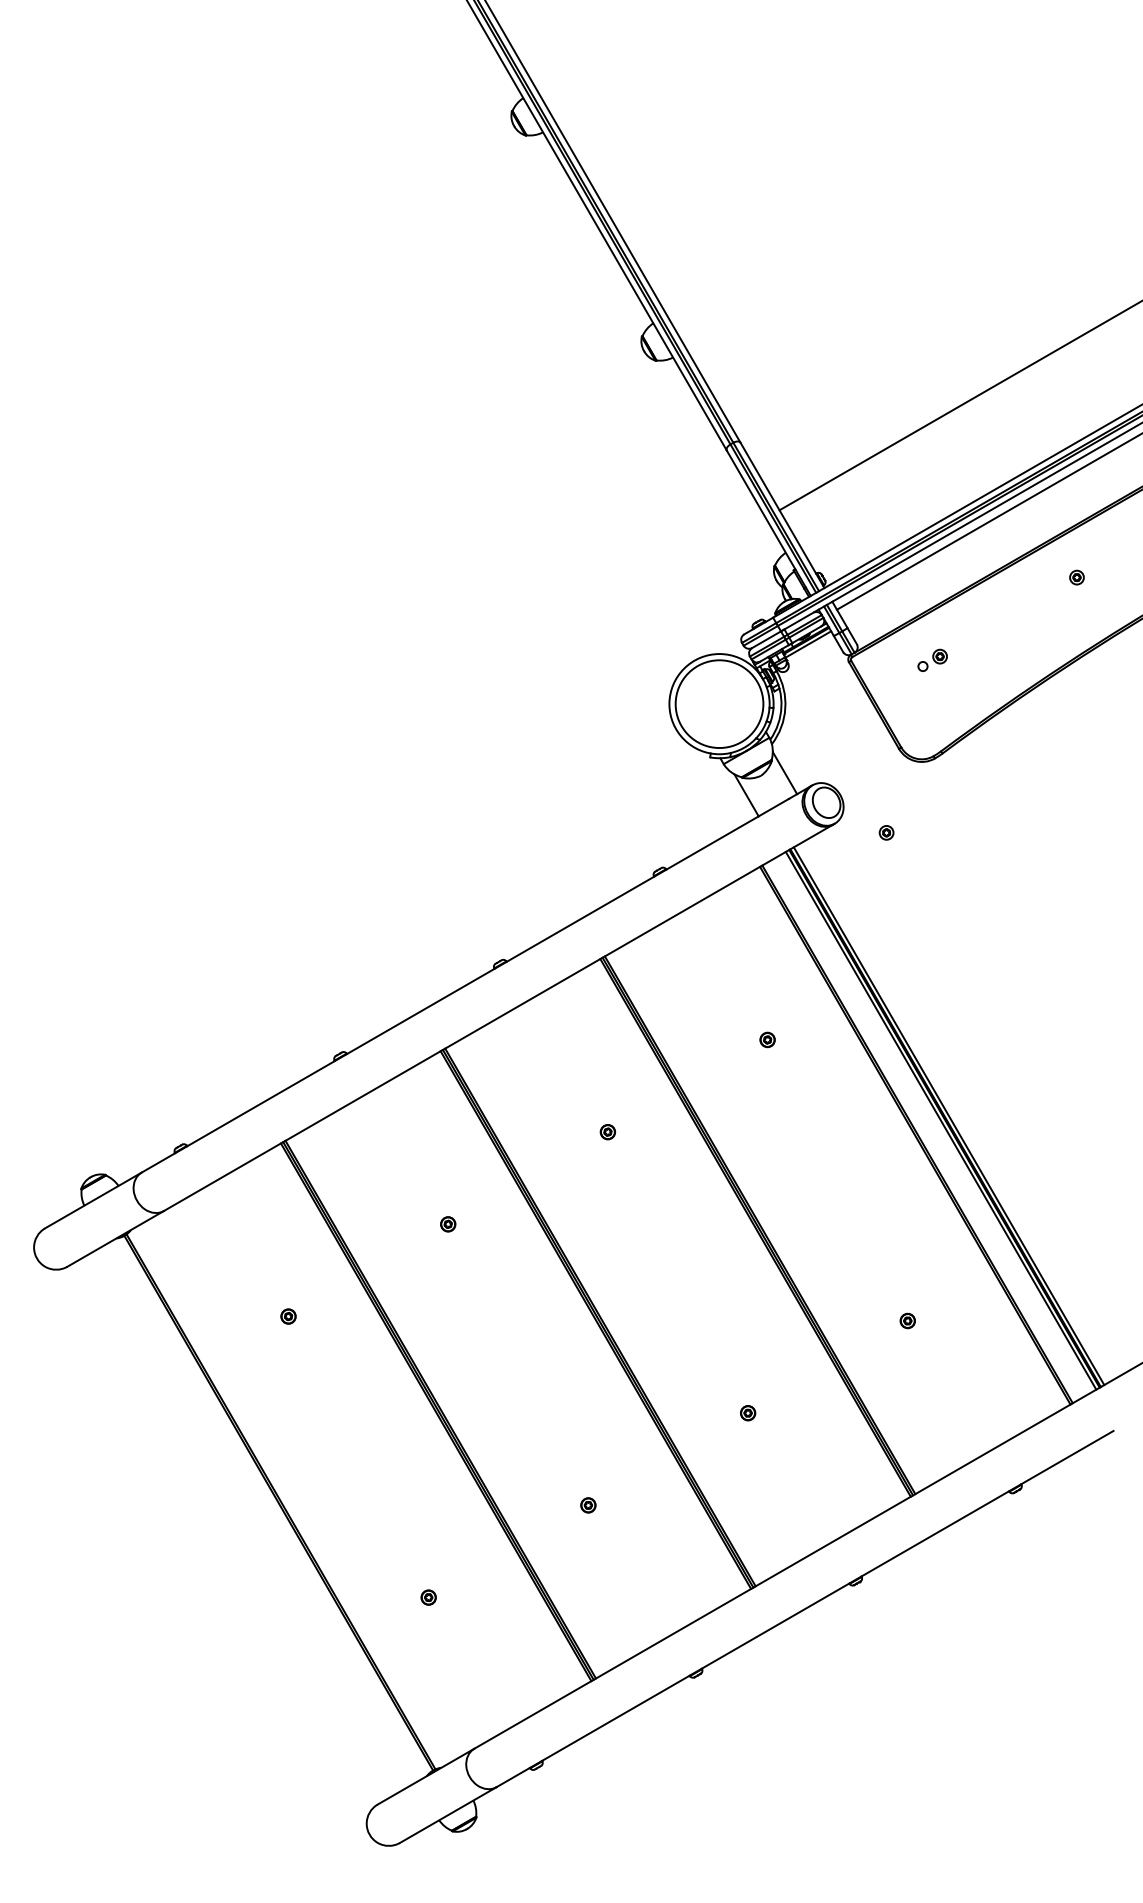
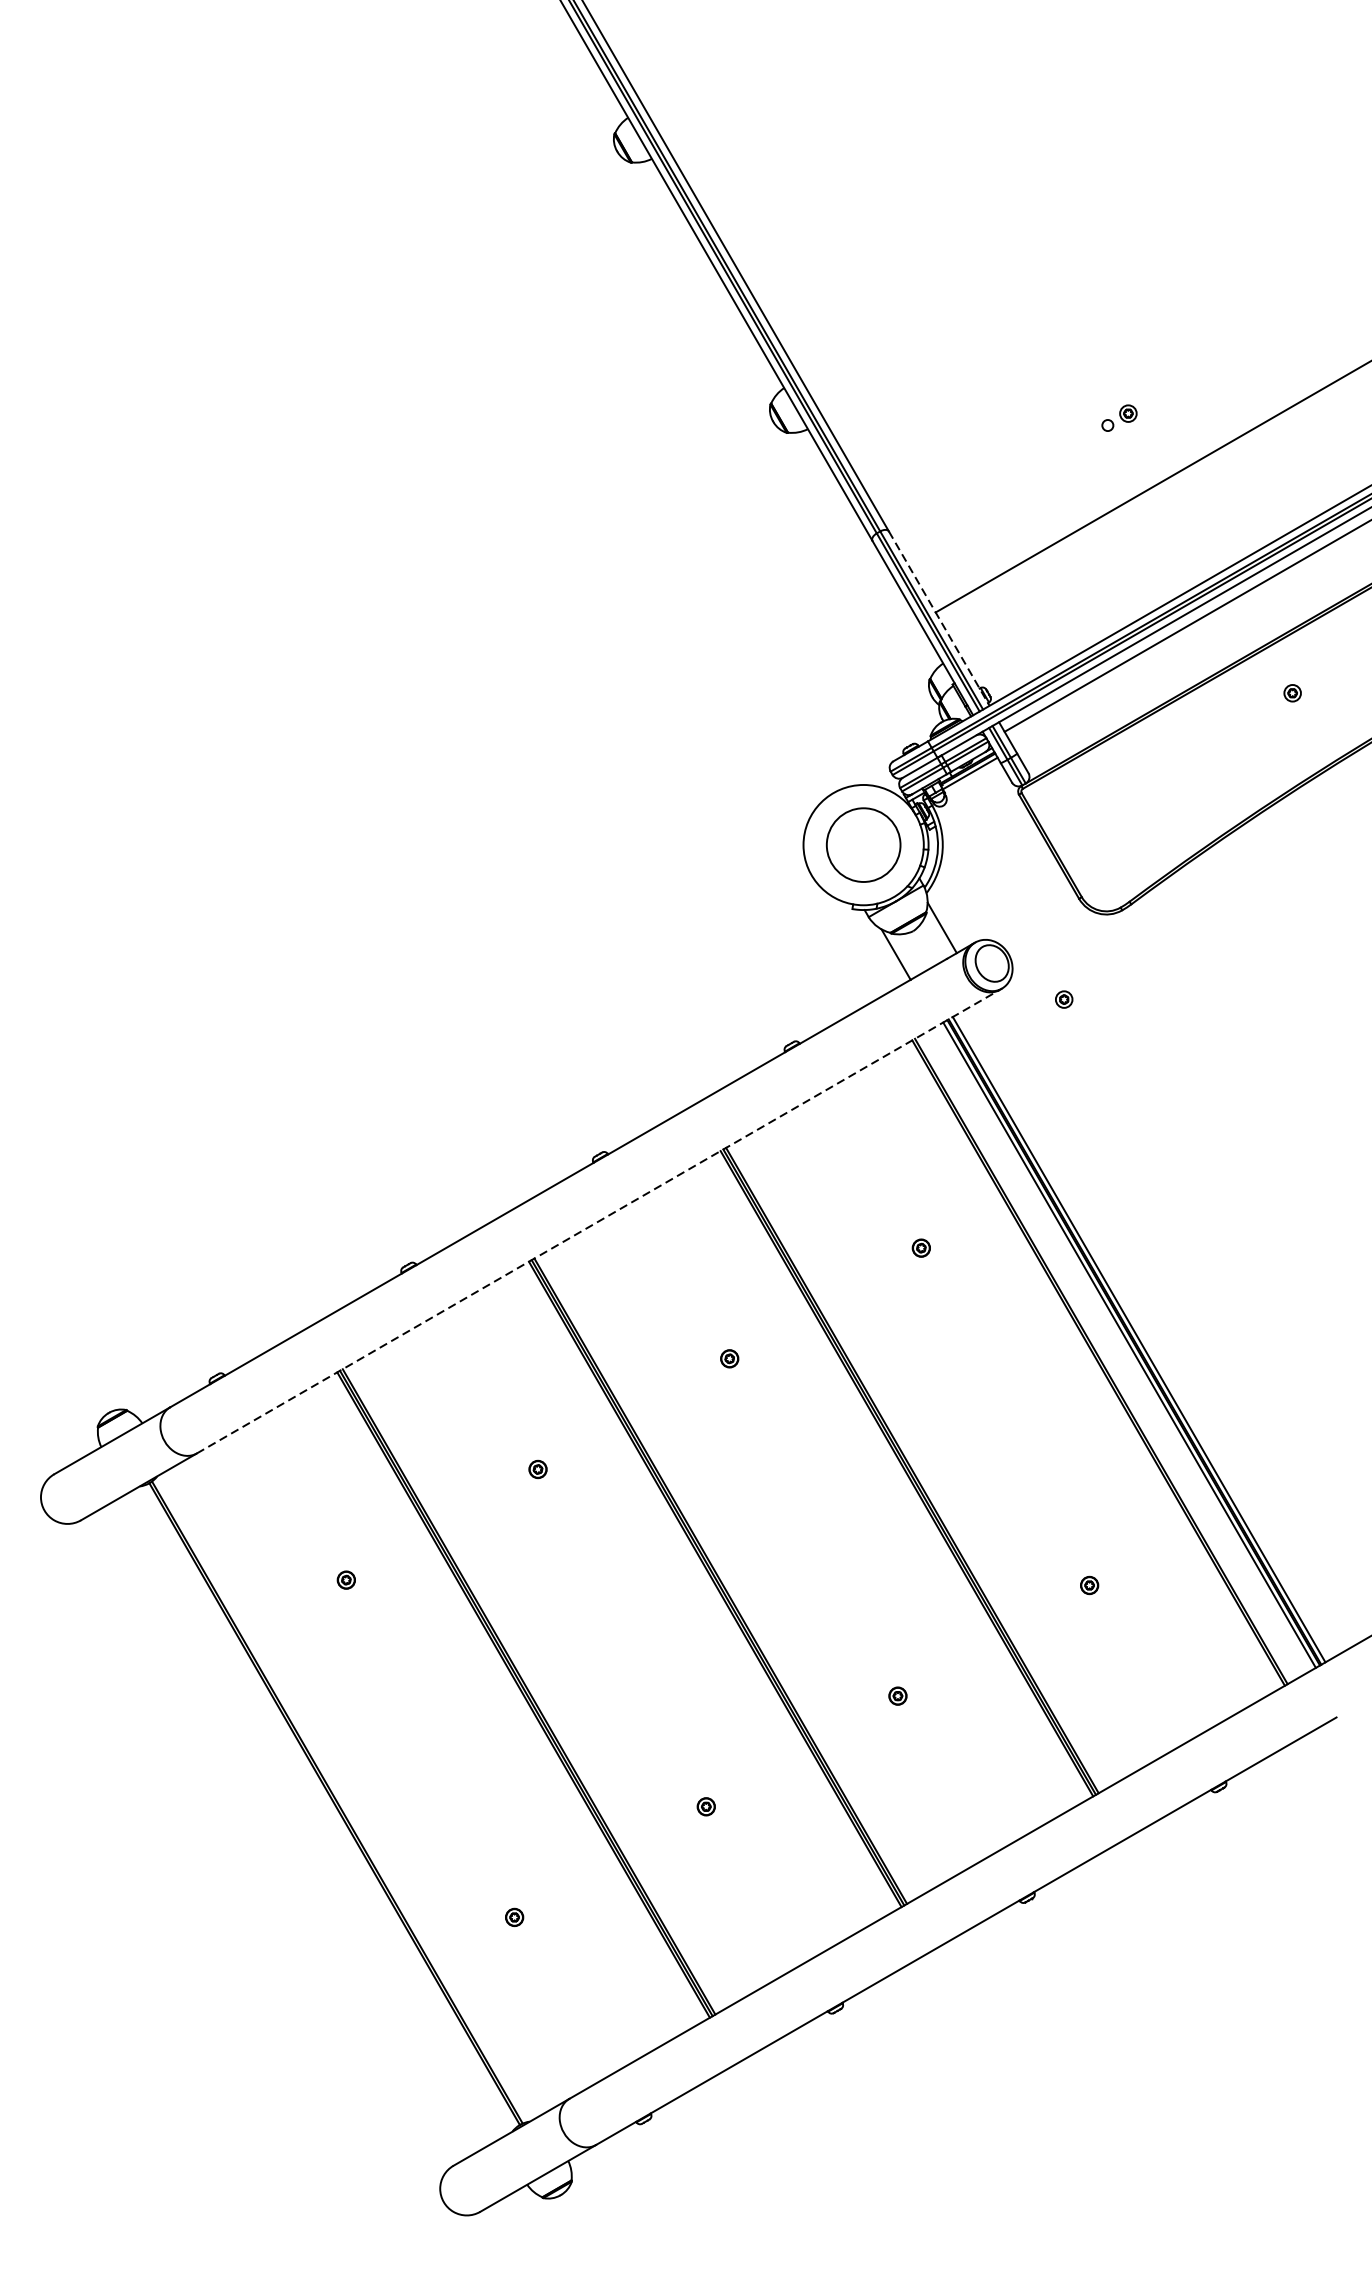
line: (782, 515) -> (939, 618), solid -> dashed
part: (932, 659) -> (1119, 417), moved
circle: (719, 704) -> (863, 845), size x0.7
line: (498, 1017) -> (598, 1221), solid -> dashed

